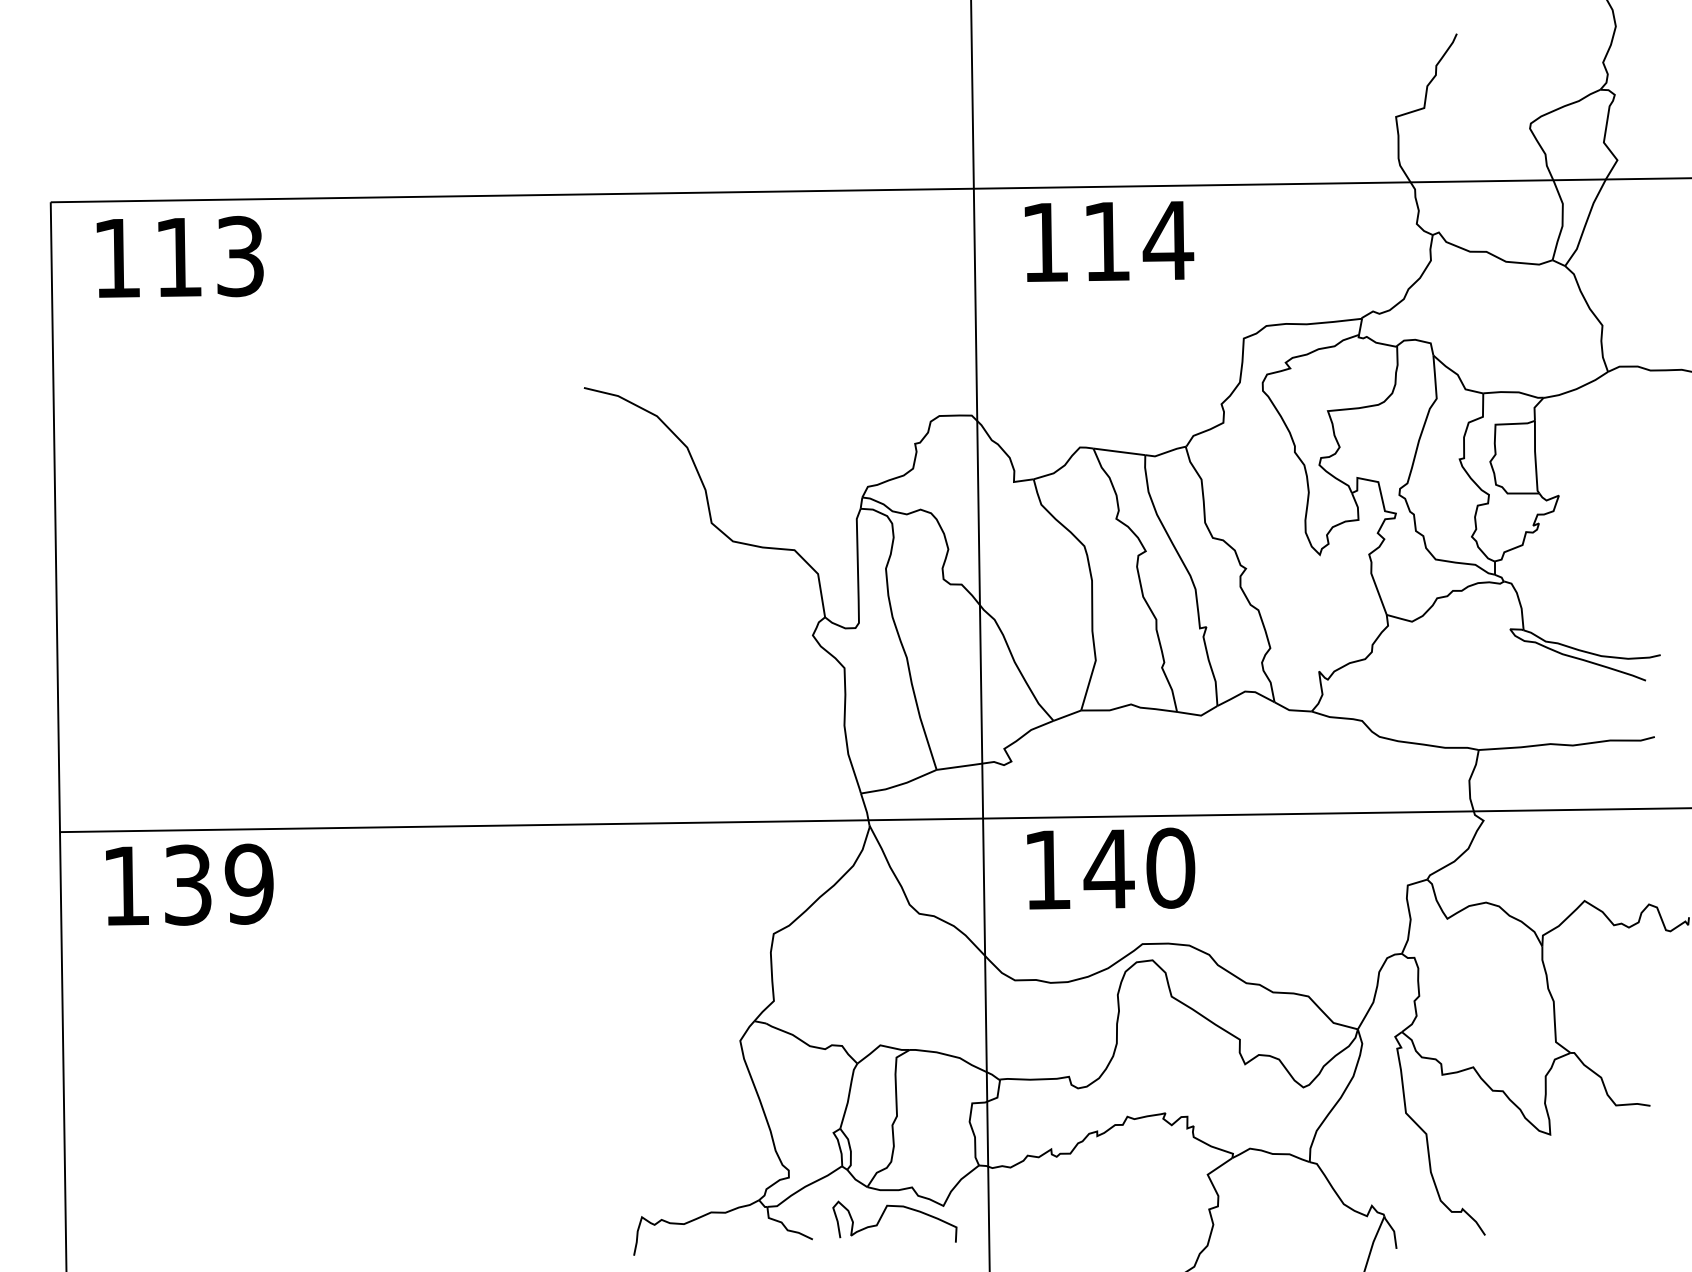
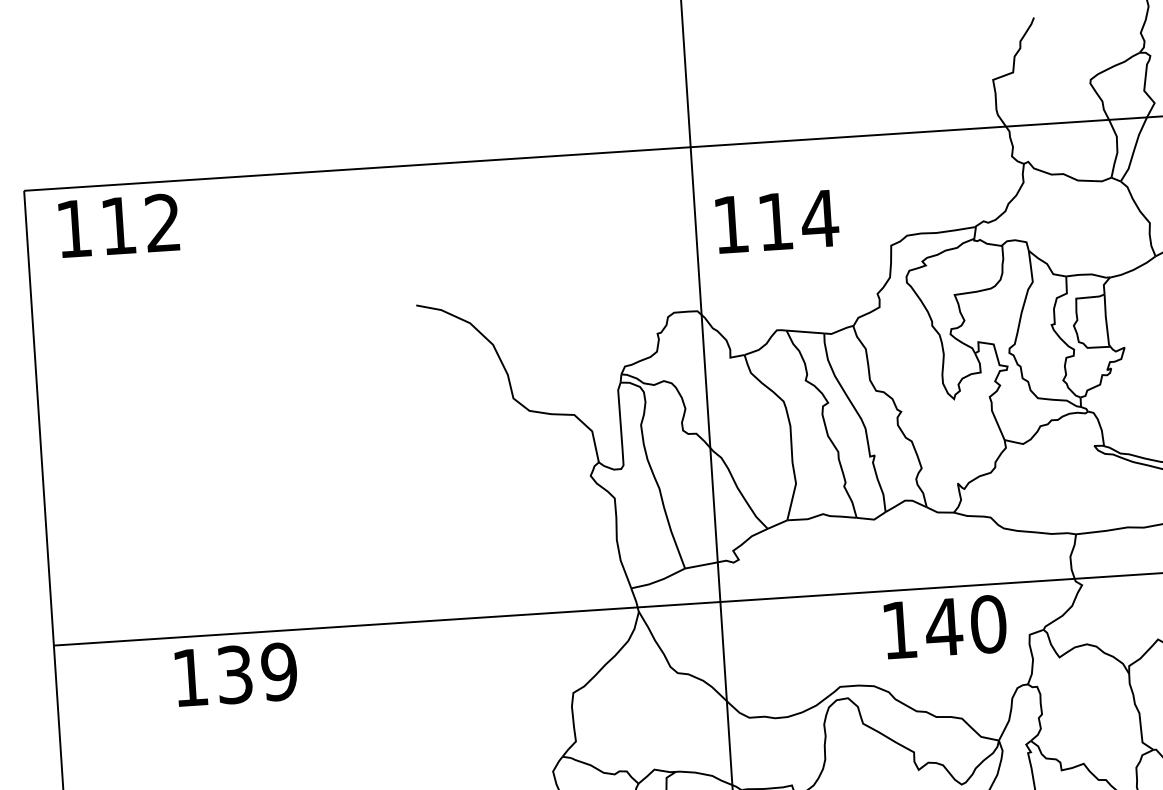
text: (1109, 241) -> (777, 221), moved
text: (239, 256) -> (162, 223), 113 -> 112
text: (1111, 868) -> (945, 626), moved
text: (189, 884) -> (236, 674), moved

